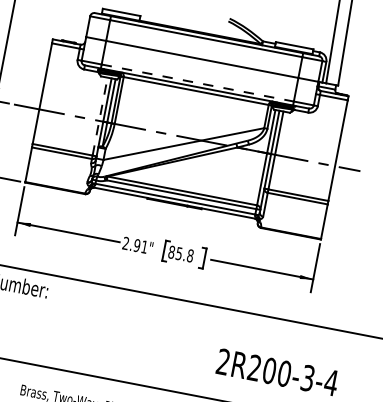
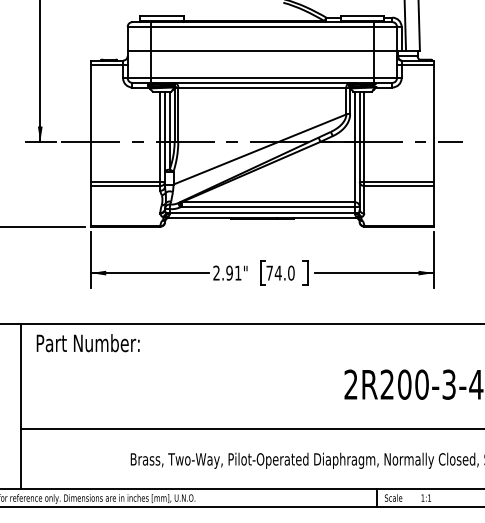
line: (197, 83) -> (262, 78), dashed -> solid
line: (100, 116) -> (160, 136), dashed -> solid
text: (181, 253) -> (280, 272), 85.8 -> 74.0

